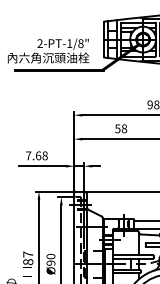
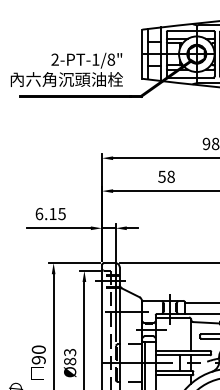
text: (36, 155) -> (50, 213), 7.68 -> 6.15
text: (27, 258) -> (38, 354), 87 -> 90
text: (51, 259) -> (70, 356), Ø90 -> Ø83

